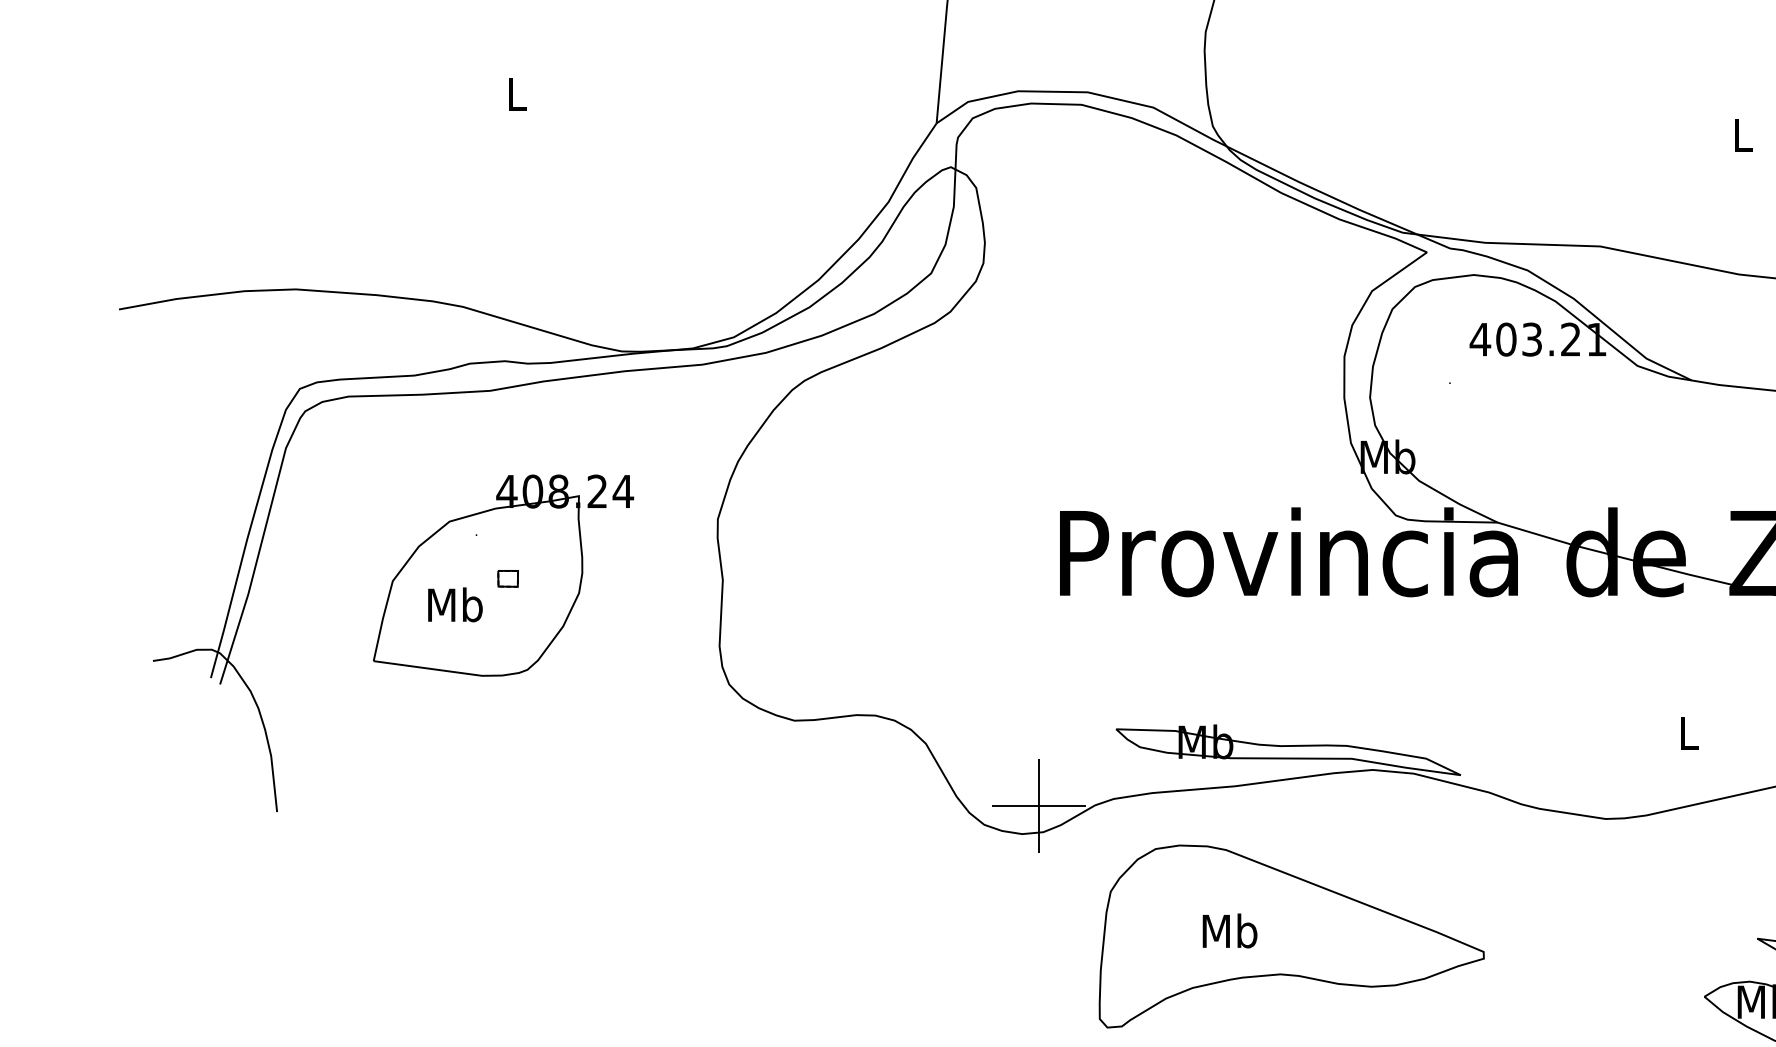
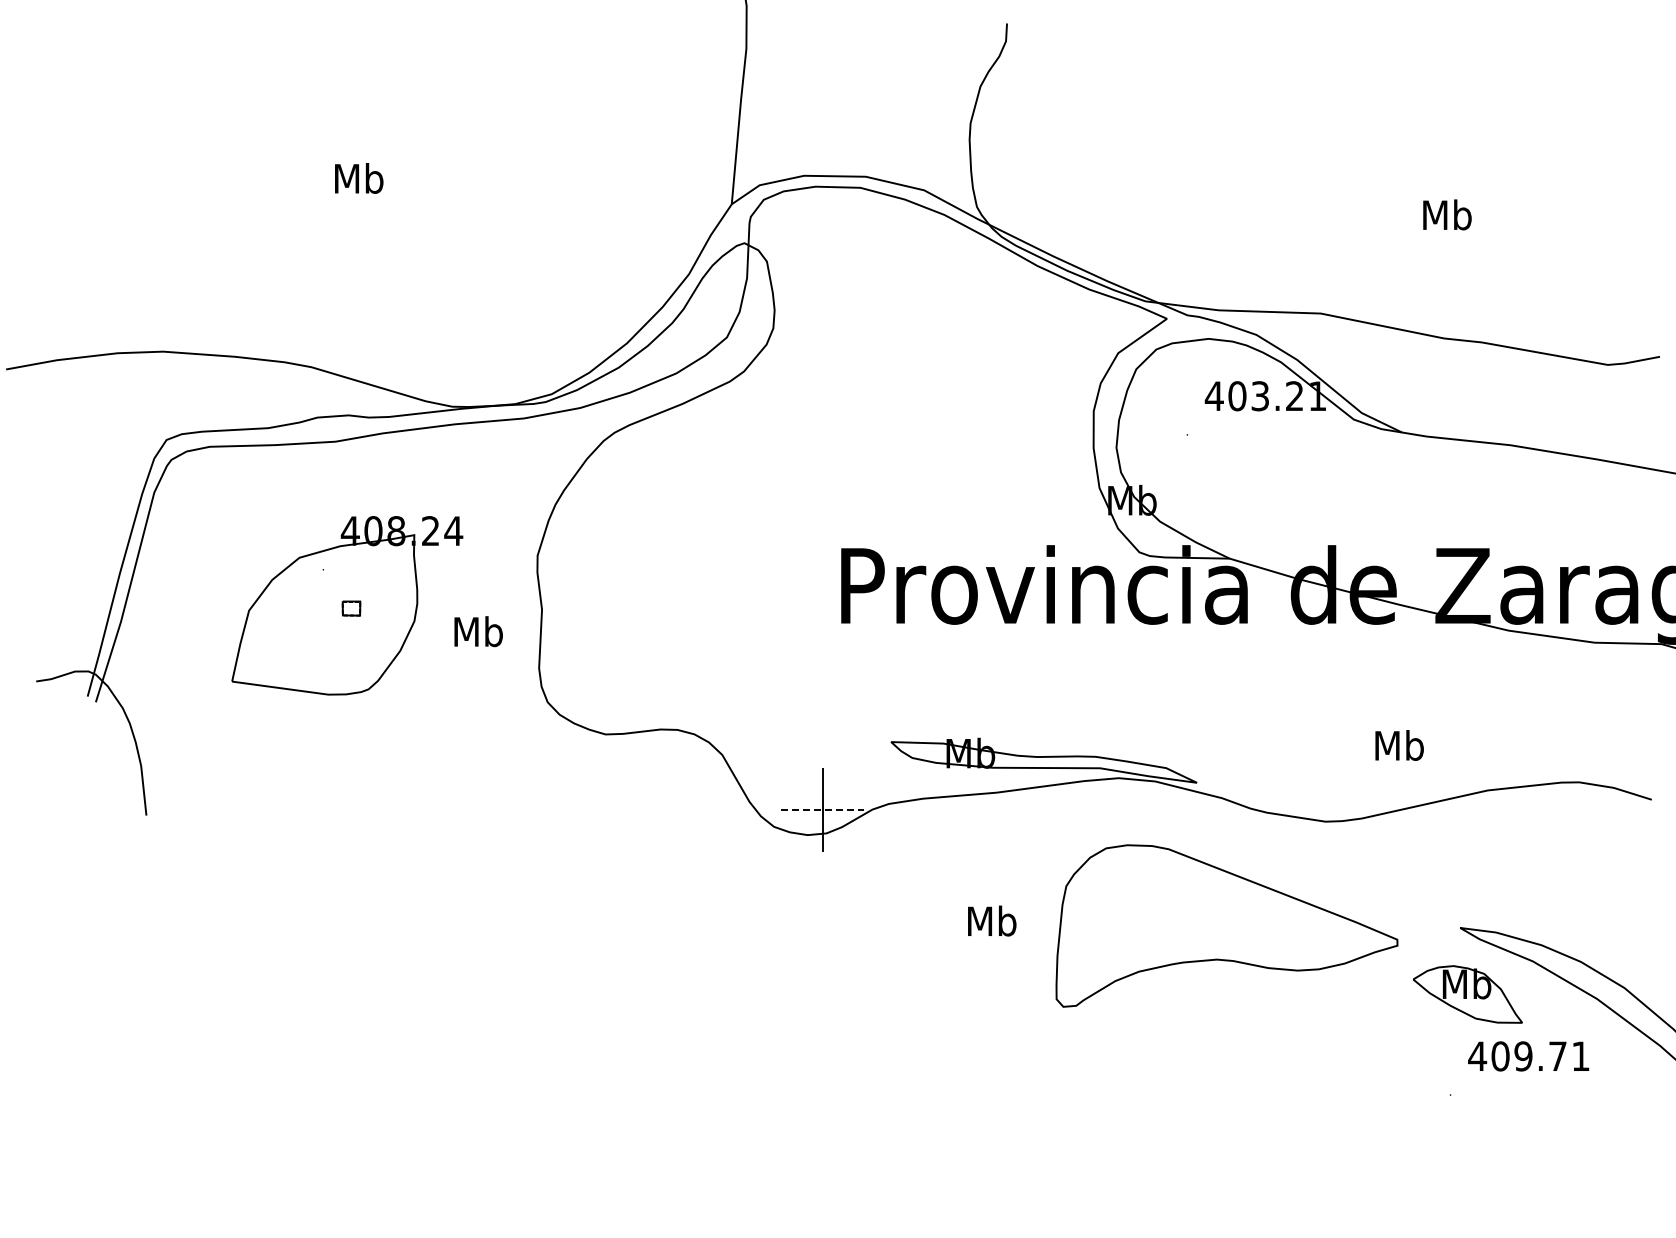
text: (517, 94) -> (359, 178), L -> Mb
text: (1743, 134) -> (1447, 214), L -> Mb
text: (455, 604) -> (478, 631), moved
text: (1688, 733) -> (1399, 745), L -> Mb
line: (1038, 805) -> (822, 809), solid -> dashed
part: (1291, 935) -> (1226, 925), moved

